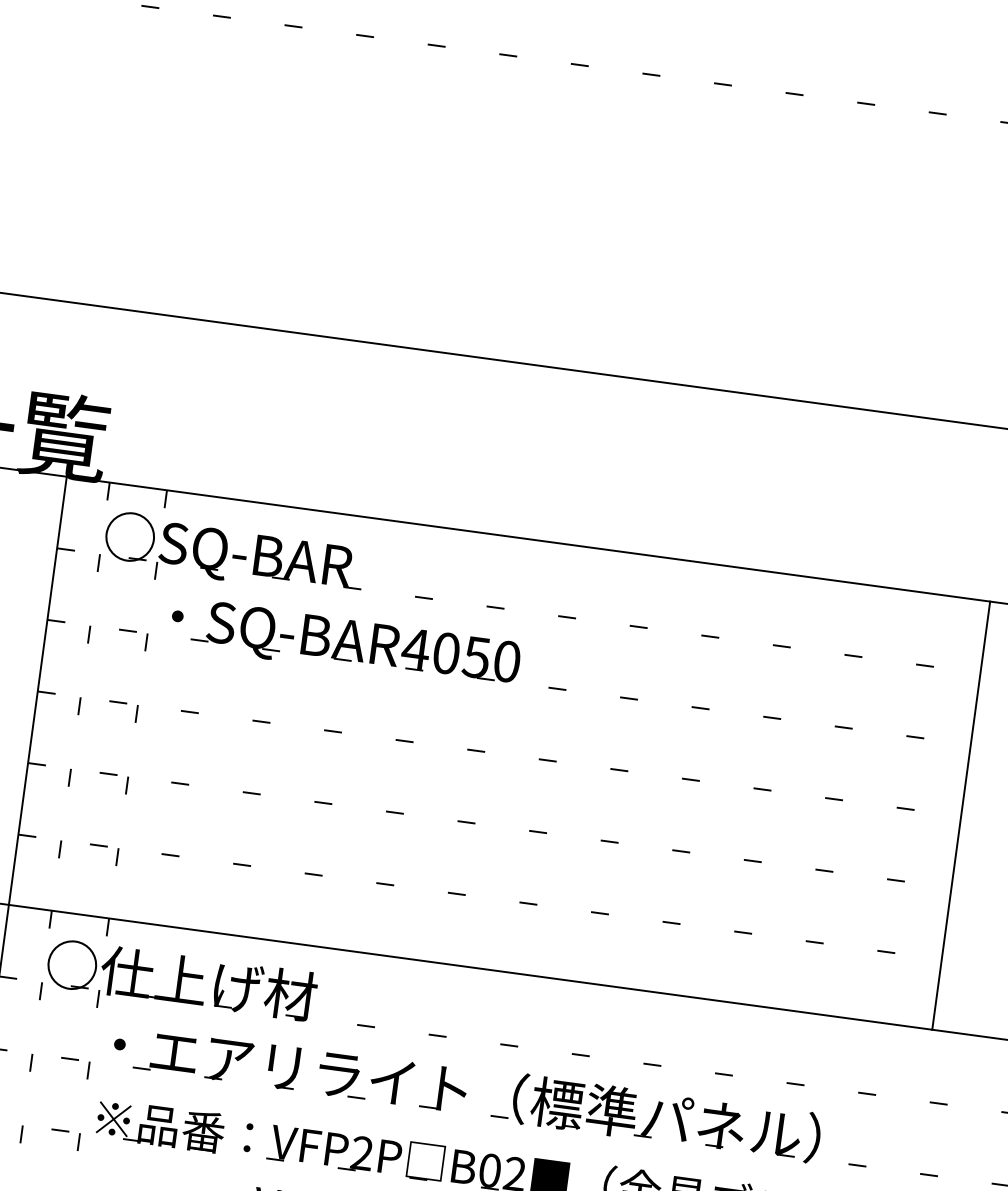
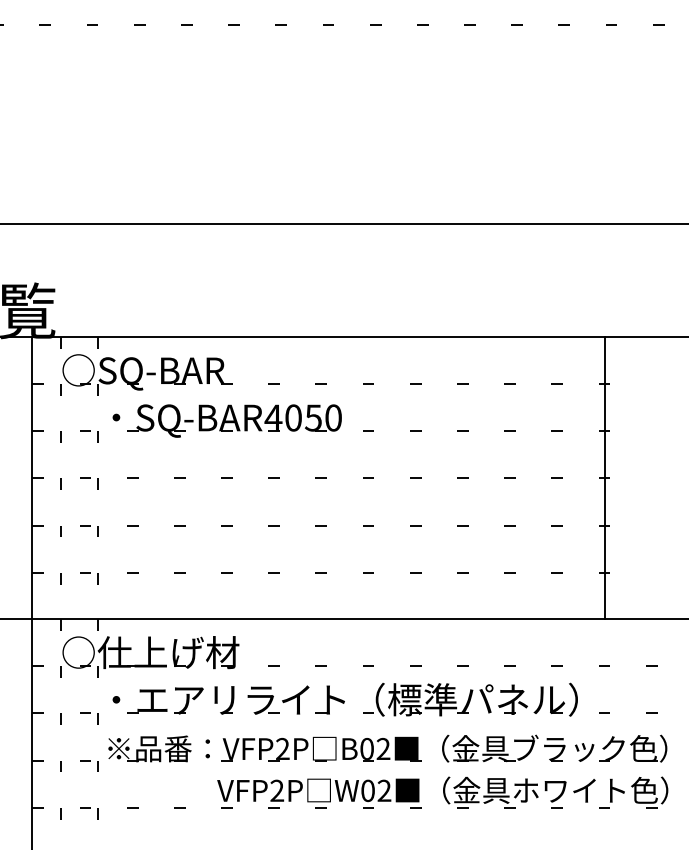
line: (960, 814) -> (604, 477), moved

